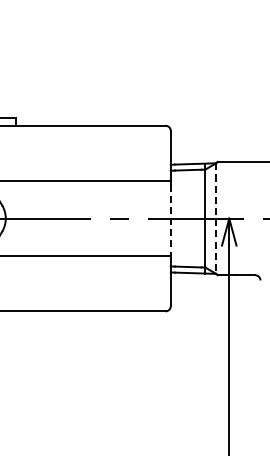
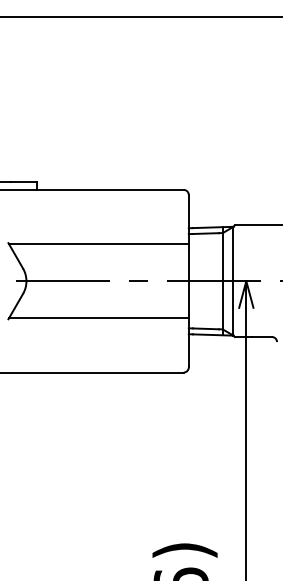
line: (170, 218) -> (188, 281), dashed -> solid
line: (216, 218) -> (233, 281), dashed -> solid

